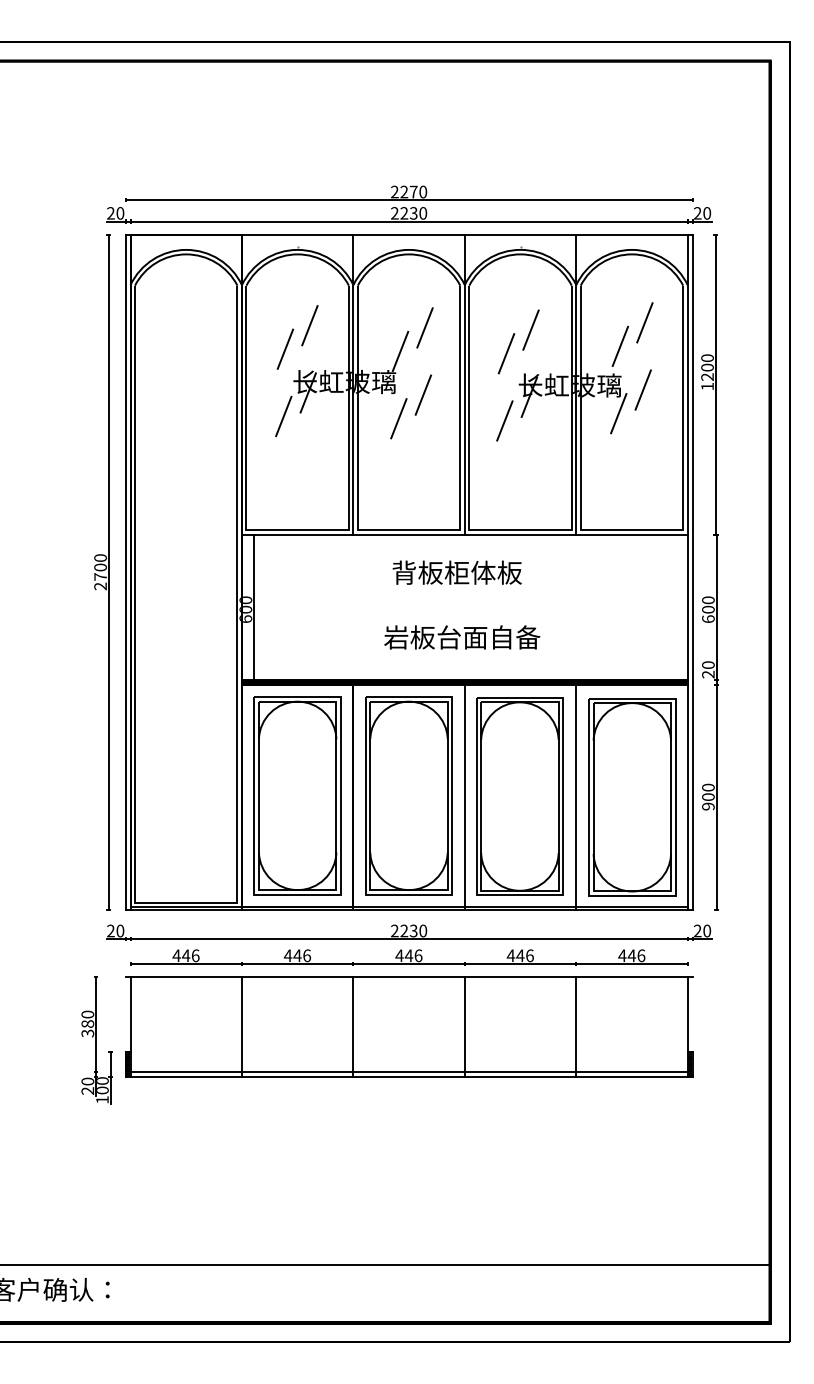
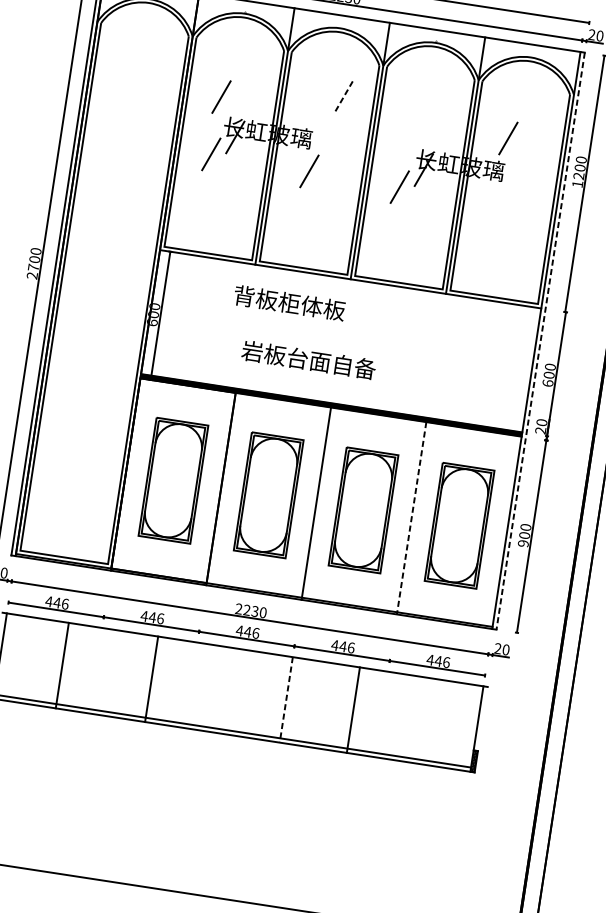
line: (644, 322) -> (532, 121), removed
line: (309, 325) -> (245, 79), removed
line: (424, 328) -> (343, 97), solid -> dashed
line: (530, 329) -> (433, 112), removed
line: (400, 351) -> (319, 114), removed
line: (506, 353) -> (410, 129), removed
line: (642, 389) -> (521, 178), removed
line: (423, 394) -> (333, 153), removed
line: (618, 413) -> (497, 195), removed
text: (456, 572) -> (288, 302), moved
line: (692, 572) -> (540, 341), solid -> dashed
text: (462, 637) -> (309, 360), moved
part: (297, 795) -> (173, 480), size x0.7
part: (408, 795) -> (268, 494), size x0.7
part: (519, 796) -> (363, 510), size x0.7
line: (576, 797) -> (411, 518), solid -> dashed
part: (632, 797) -> (459, 525), size x0.7
line: (241, 1026) -> (61, 665), moved
line: (353, 1026) -> (151, 679), moved
line: (464, 1026) -> (286, 699), solid -> dashed
line: (576, 1026) -> (353, 710), moved

